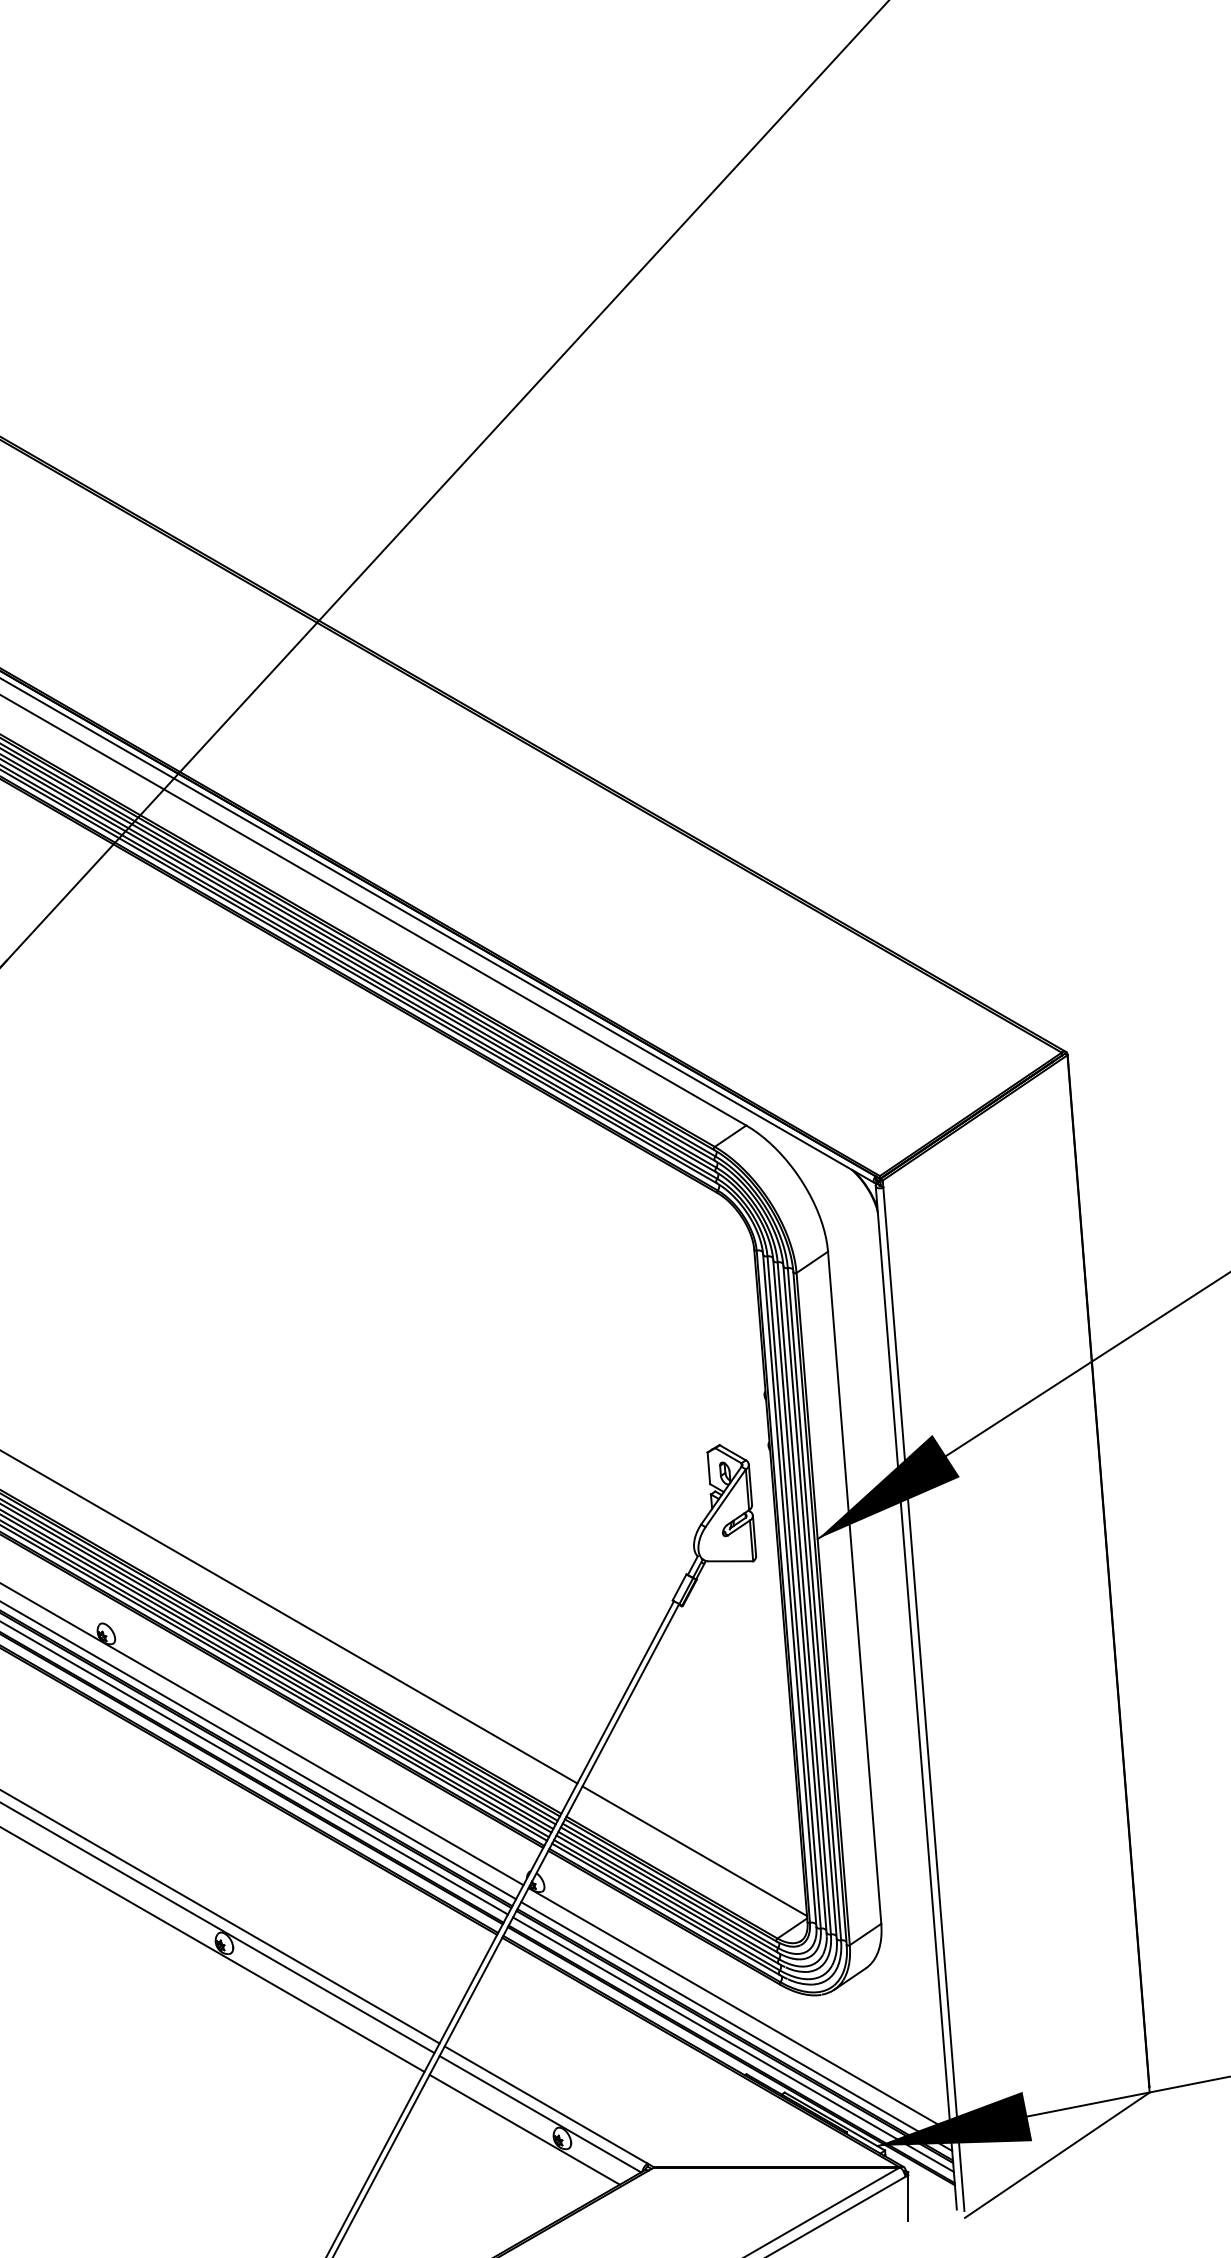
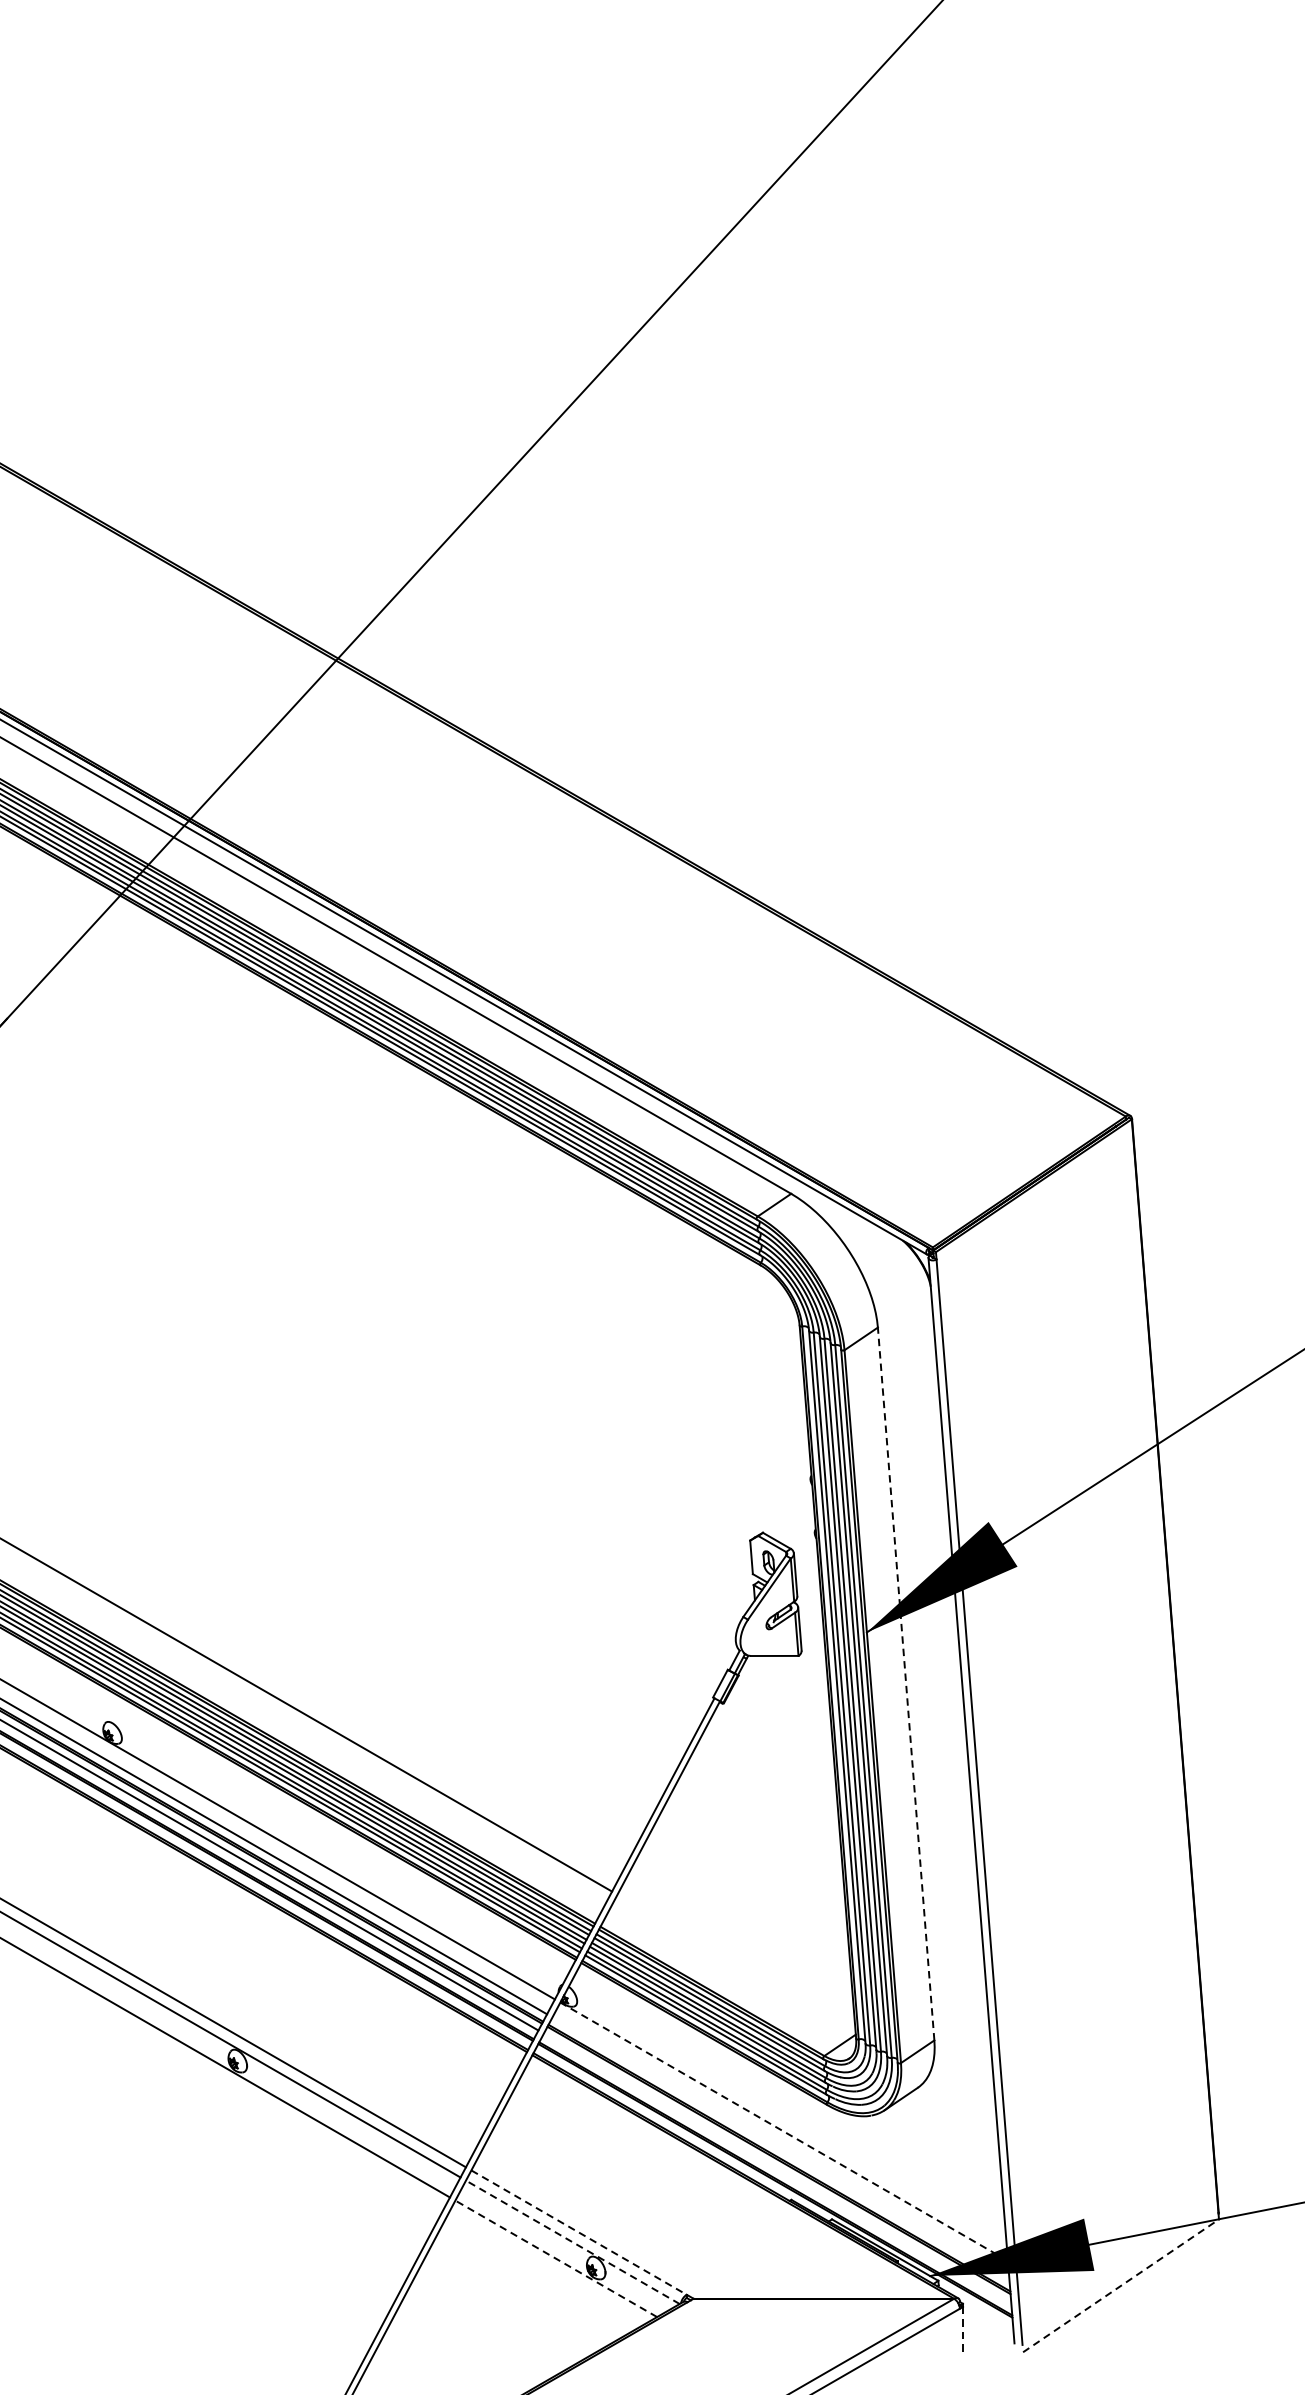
line: (854, 1587) -> (905, 1683), solid -> dashed
line: (694, 1851) -> (736, 1963), removed
line: (739, 2009) -> (784, 2131), solid -> dashed
line: (736, 2026) -> (780, 2149), removed
line: (733, 2044) -> (777, 2168), removed
line: (546, 2105) -> (579, 2233), solid -> dashed
line: (539, 2113) -> (571, 2241), solid -> dashed
line: (524, 2129) -> (555, 2258), solid -> dashed
line: (1057, 2155) -> (1121, 2286), solid -> dashed
line: (908, 2198) -> (963, 2331), solid -> dashed

